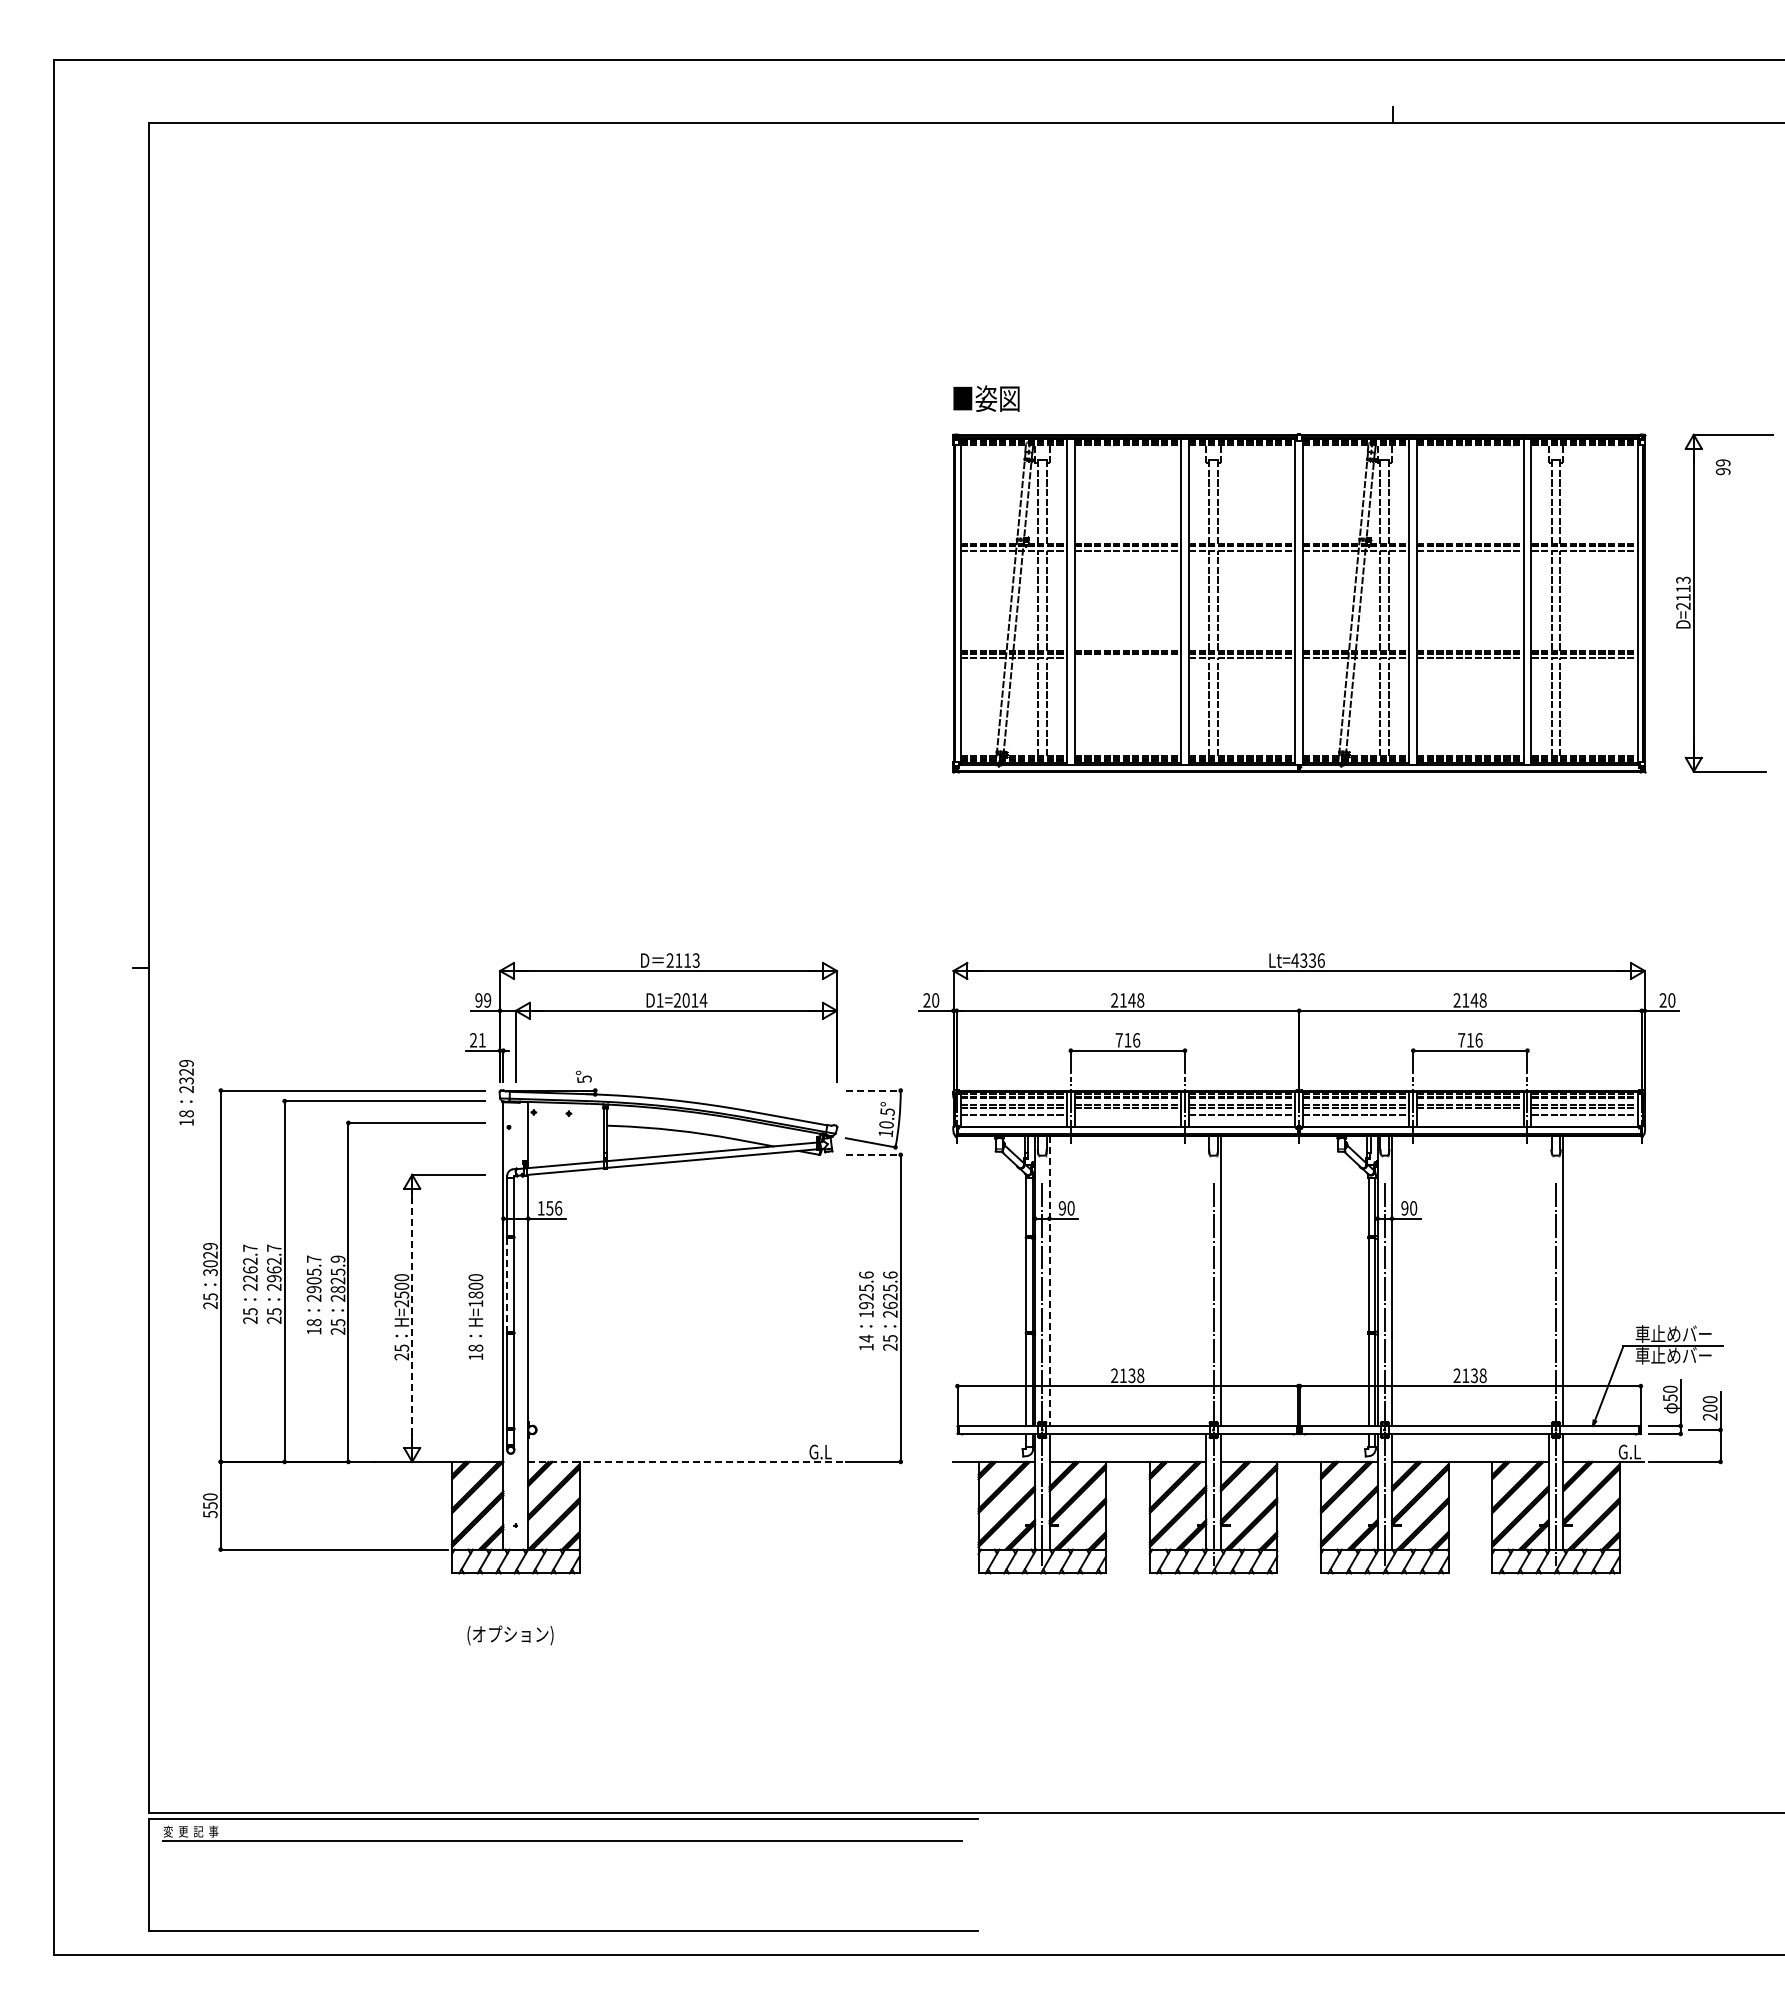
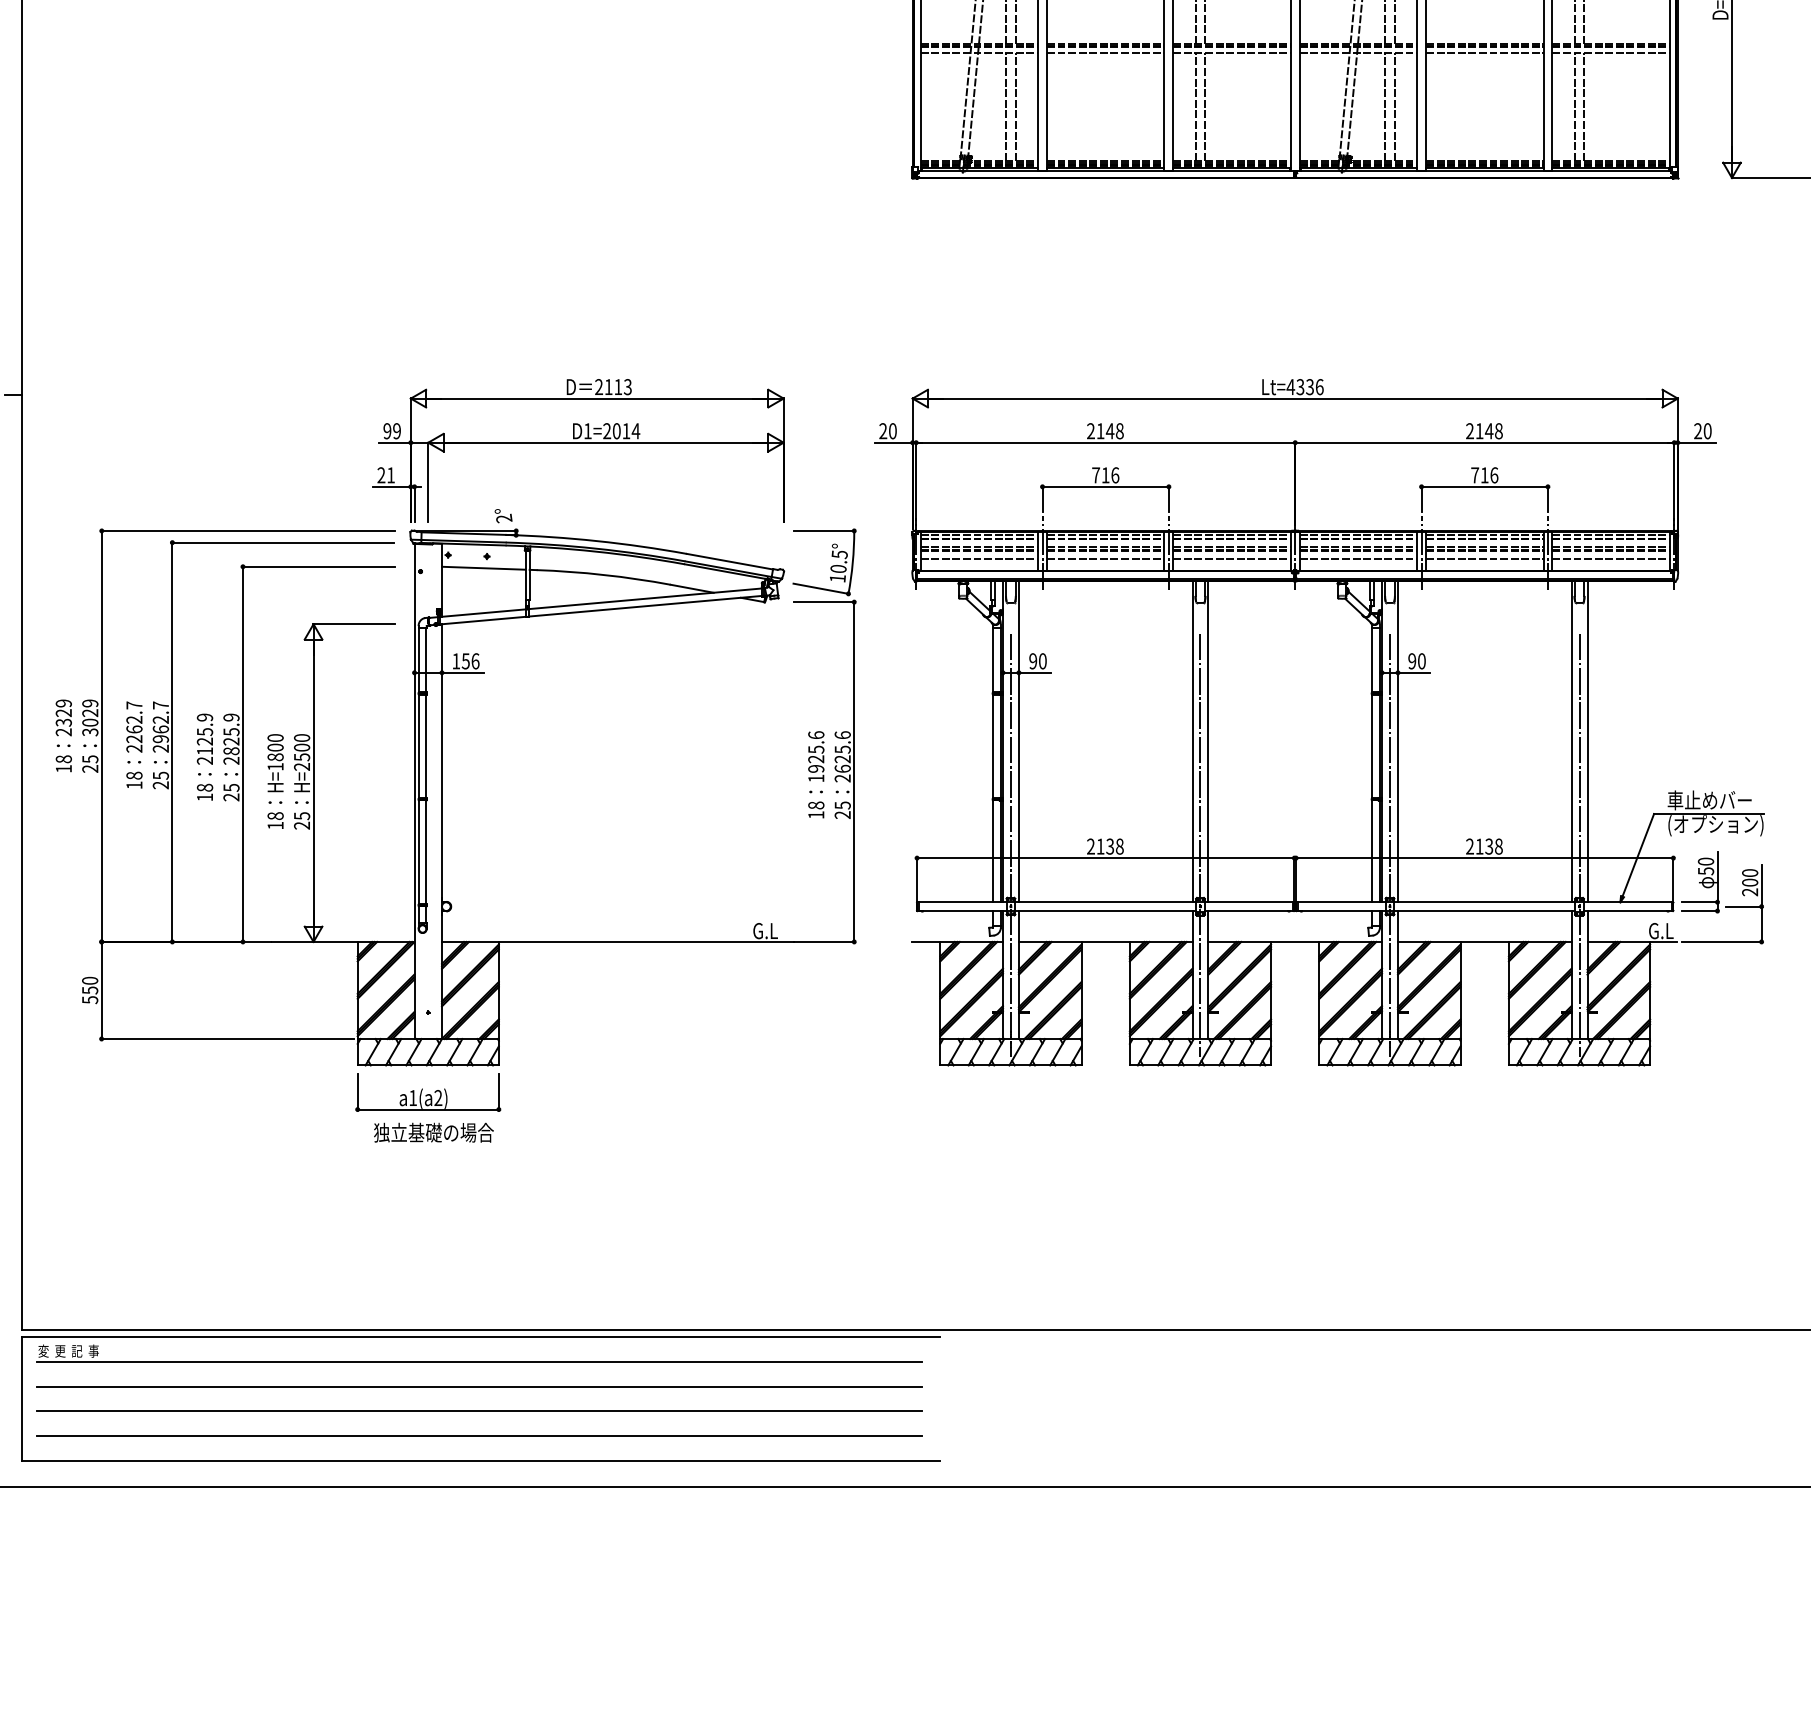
line: (1127, 658) -> (1105, 52), added
text: (584, 1079) -> (504, 518), 5° -> 2°
line: (873, 1090) -> (824, 530), dashed -> solid
text: (186, 1092) -> (63, 735), moved
line: (1127, 1115) -> (1105, 558), added
line: (1470, 1115) -> (1484, 558), added
line: (565, 1123) -> (483, 567), added
line: (873, 1154) -> (824, 601), dashed -> solid
text: (313, 1274) -> (204, 734), 2905.7 -> 2125.9
line: (1206, 1280) -> (1192, 741), added
line: (1548, 1280) -> (1571, 741), added
line: (1049, 1281) -> (1018, 742), dashed -> solid
line: (507, 1285) -> (419, 746), dashed -> solid
text: (250, 1315) -> (134, 779), 25 -> 18
text: (475, 1316) -> (275, 781), moved
line: (412, 1318) -> (313, 783), dashed -> solid
text: (866, 1338) -> (816, 805), 14 -> 18
text: (1678, 1356) -> (1715, 825), 車止めバー -> (オプション)
line: (687, 1461) -> (618, 941), dashed -> solid
part: (515, 1598) -> (427, 1093), added
text: (520, 1635) -> (433, 1134), (オプション) -> 独立基礎の場合
line: (562, 1863) -> (479, 1386), added
line: (562, 1885) -> (479, 1410), added
line: (562, 1908) -> (479, 1436), added

